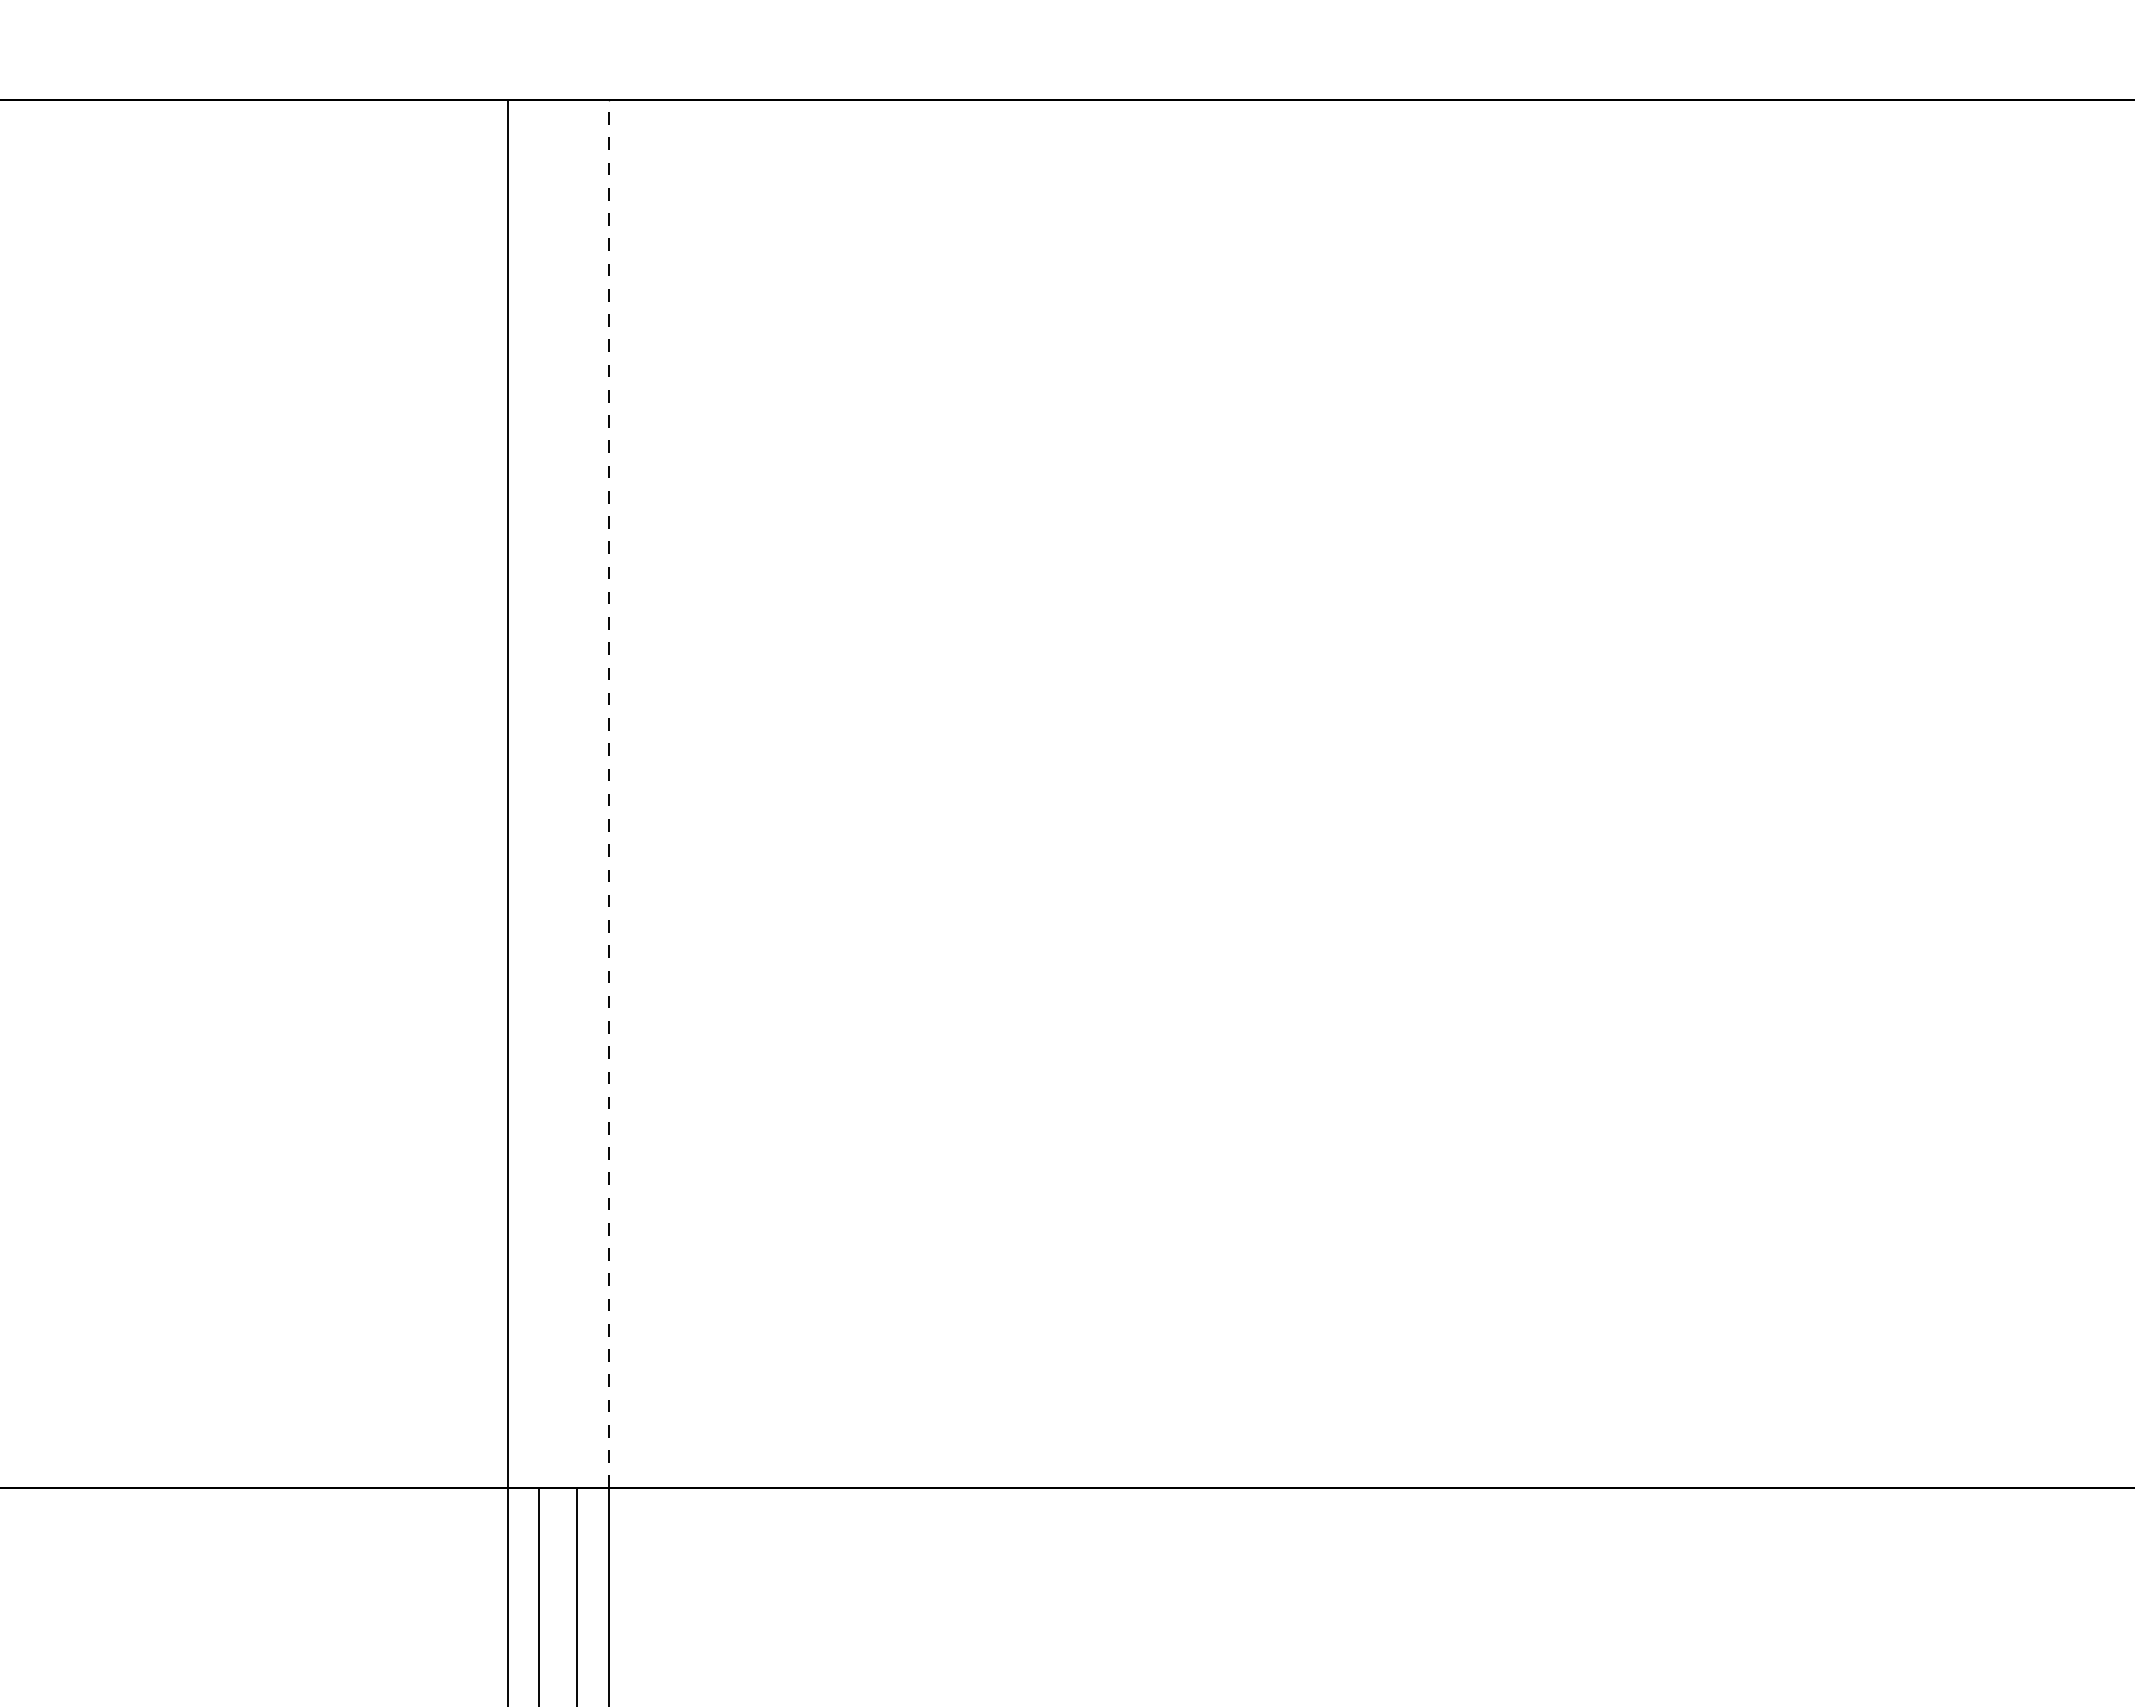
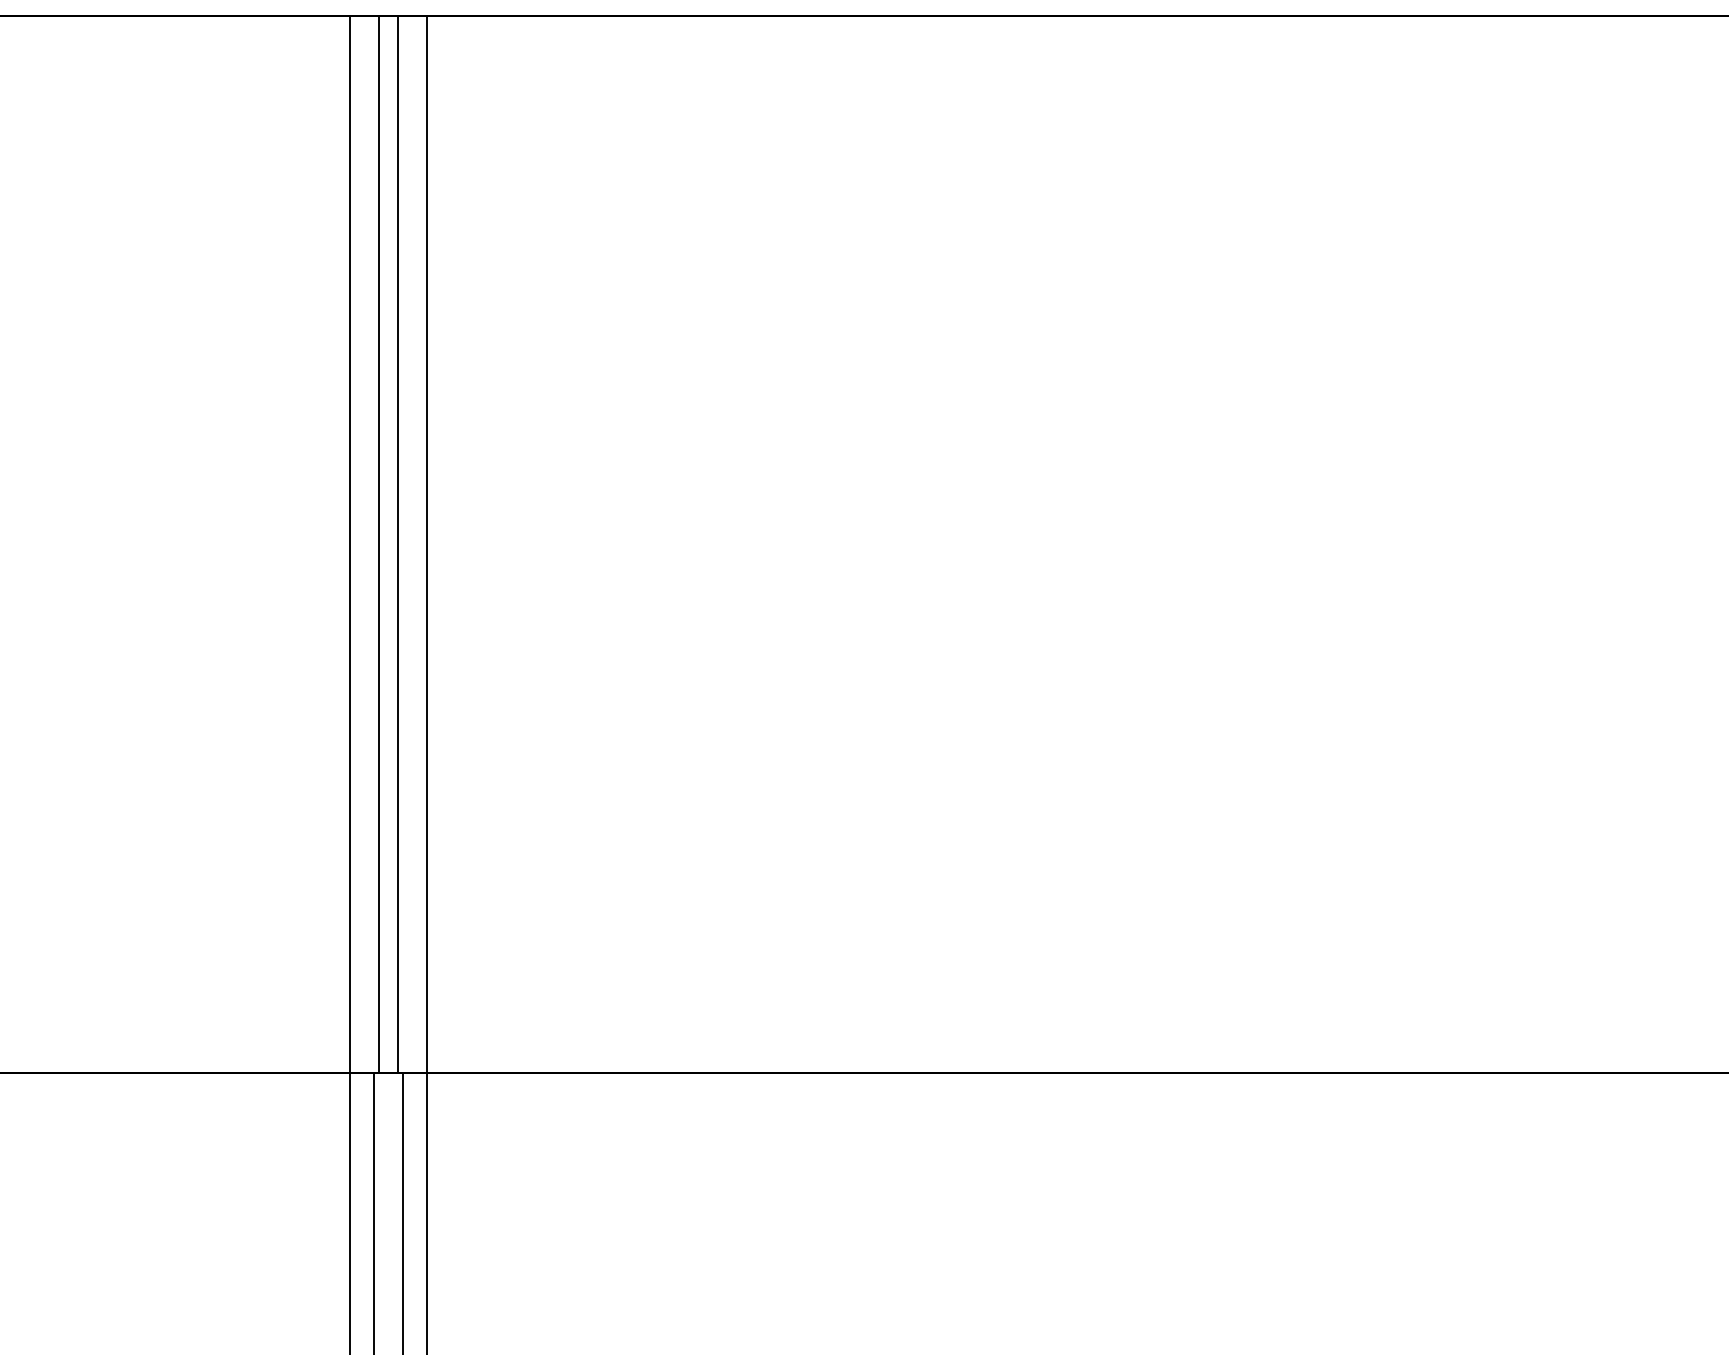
line: (545, 793) -> (378, 544), added
line: (570, 793) -> (397, 544), added
line: (608, 793) -> (426, 544), dashed -> solid

